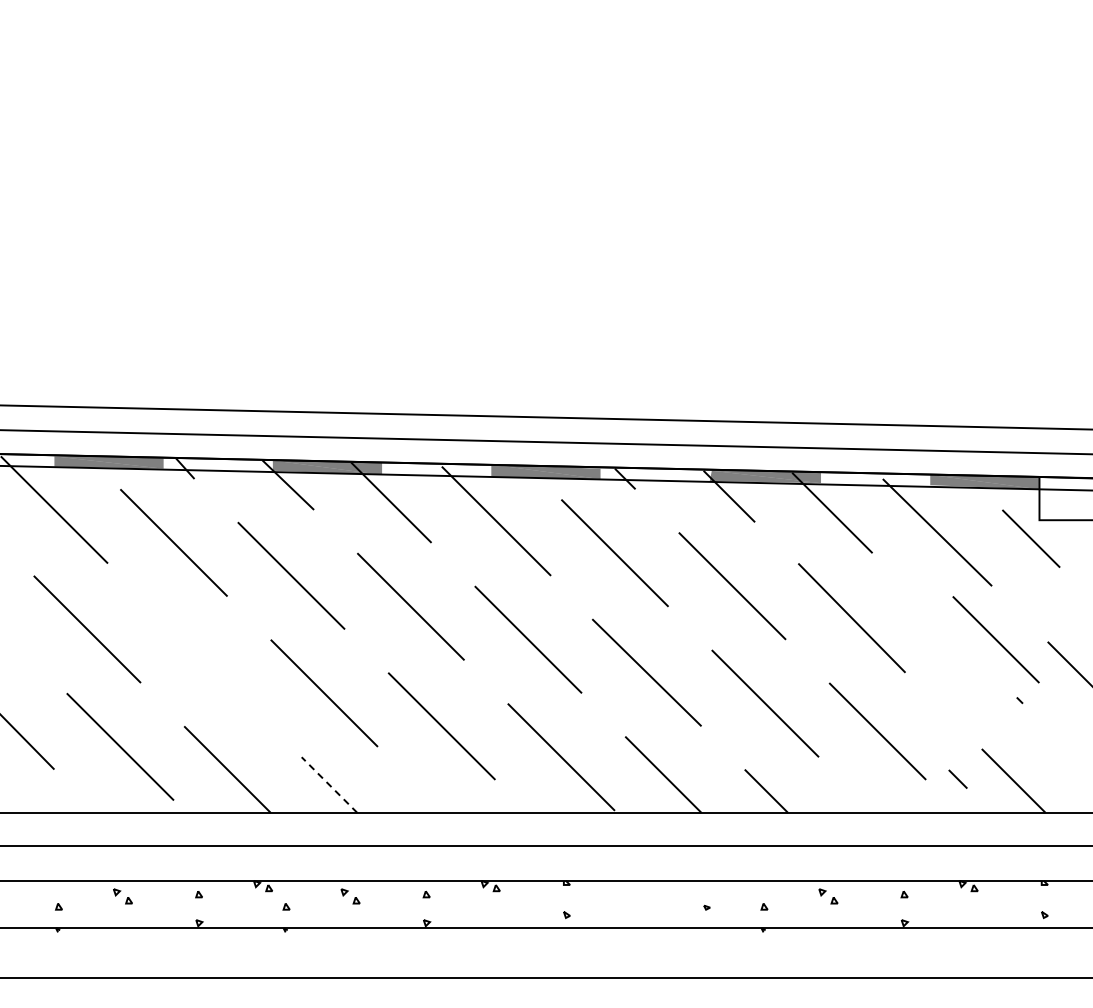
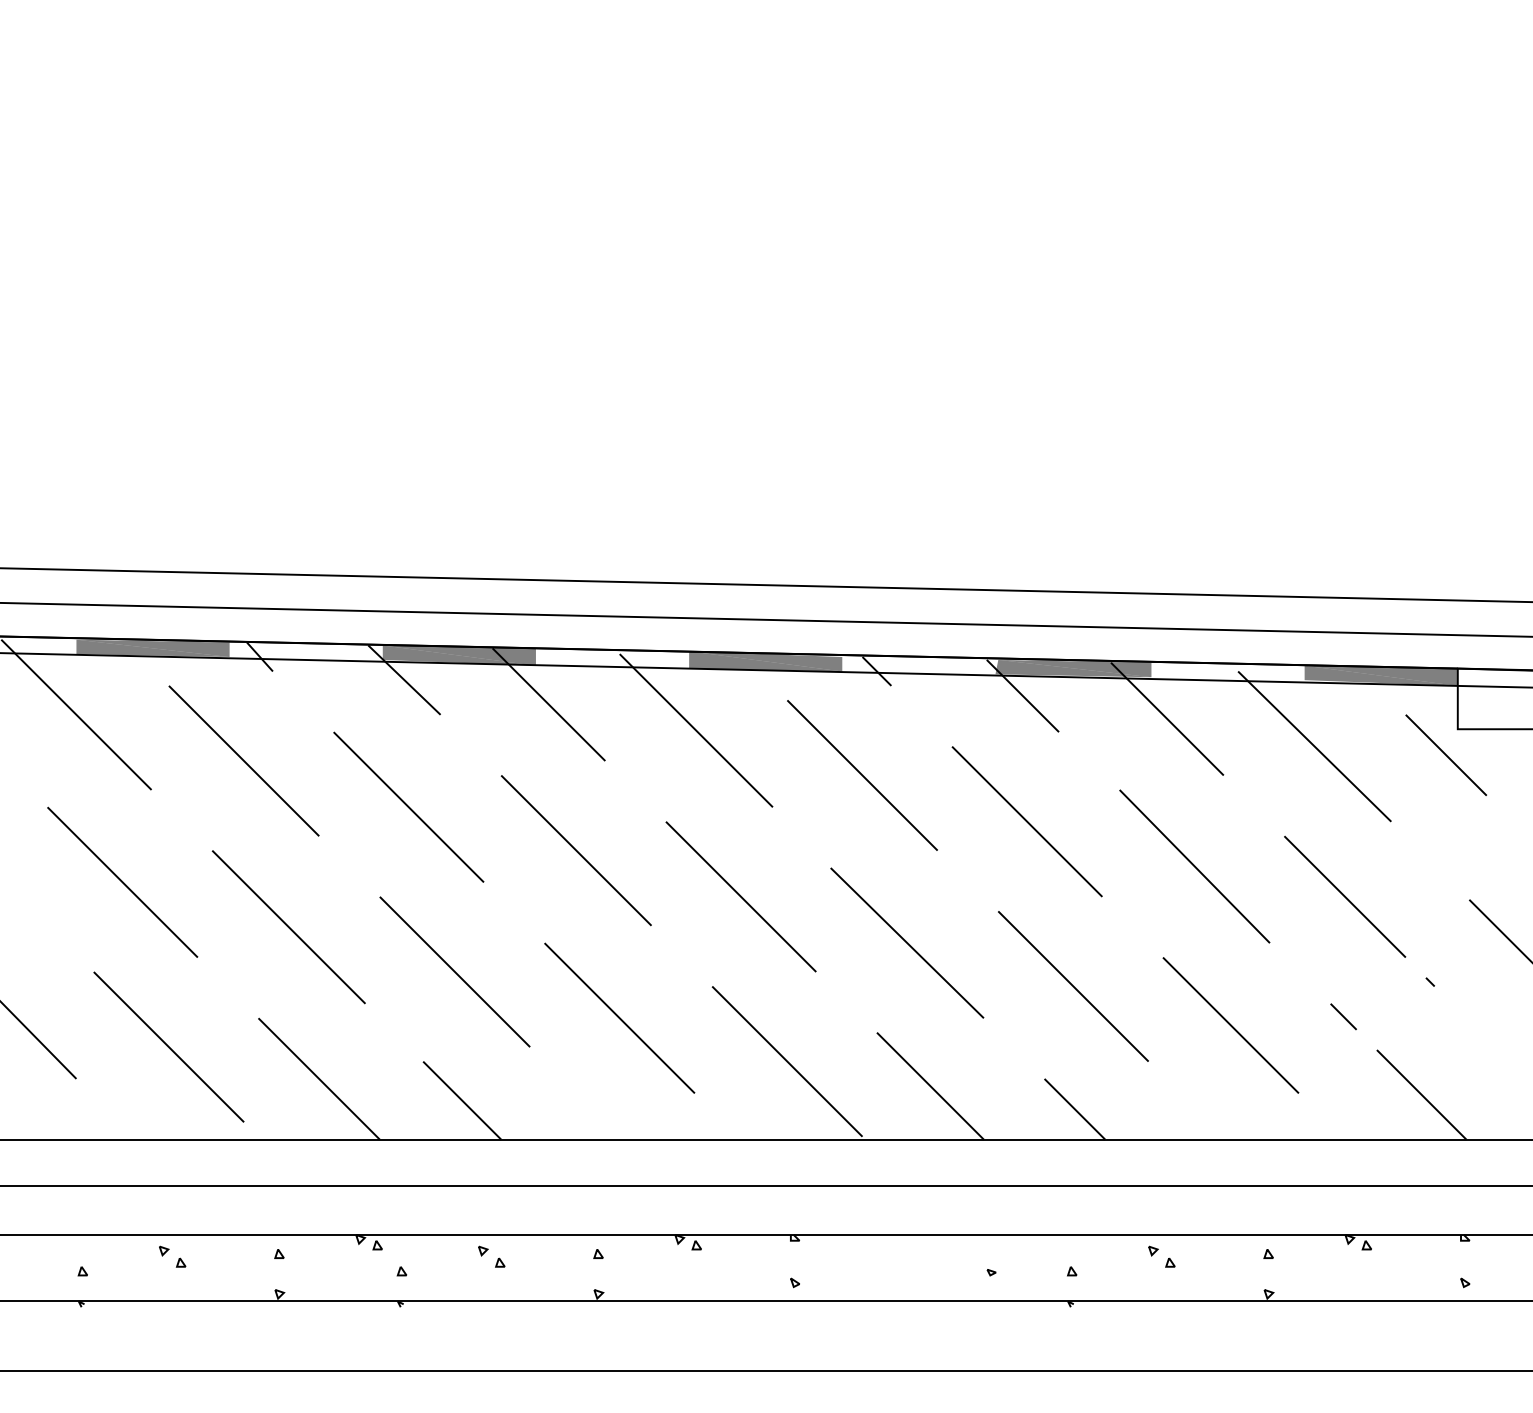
line: (995, 639) -> (1344, 896), moved
line: (205, 661) -> (288, 927), added
line: (957, 778) -> (1342, 1015), moved
line: (329, 784) -> (462, 1099), dashed -> solid

